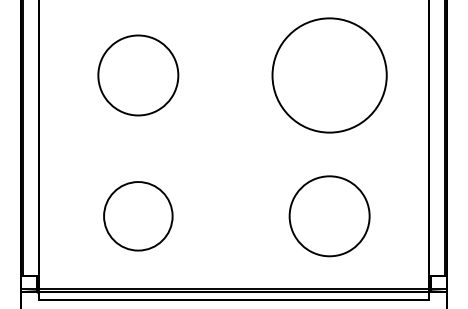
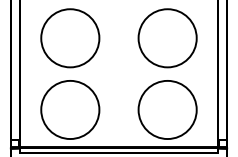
circle: (138, 75) -> (70, 38), size x1.43
circle: (138, 215) -> (70, 109), size x1.67
circle: (329, 215) -> (167, 109), size x1.43

